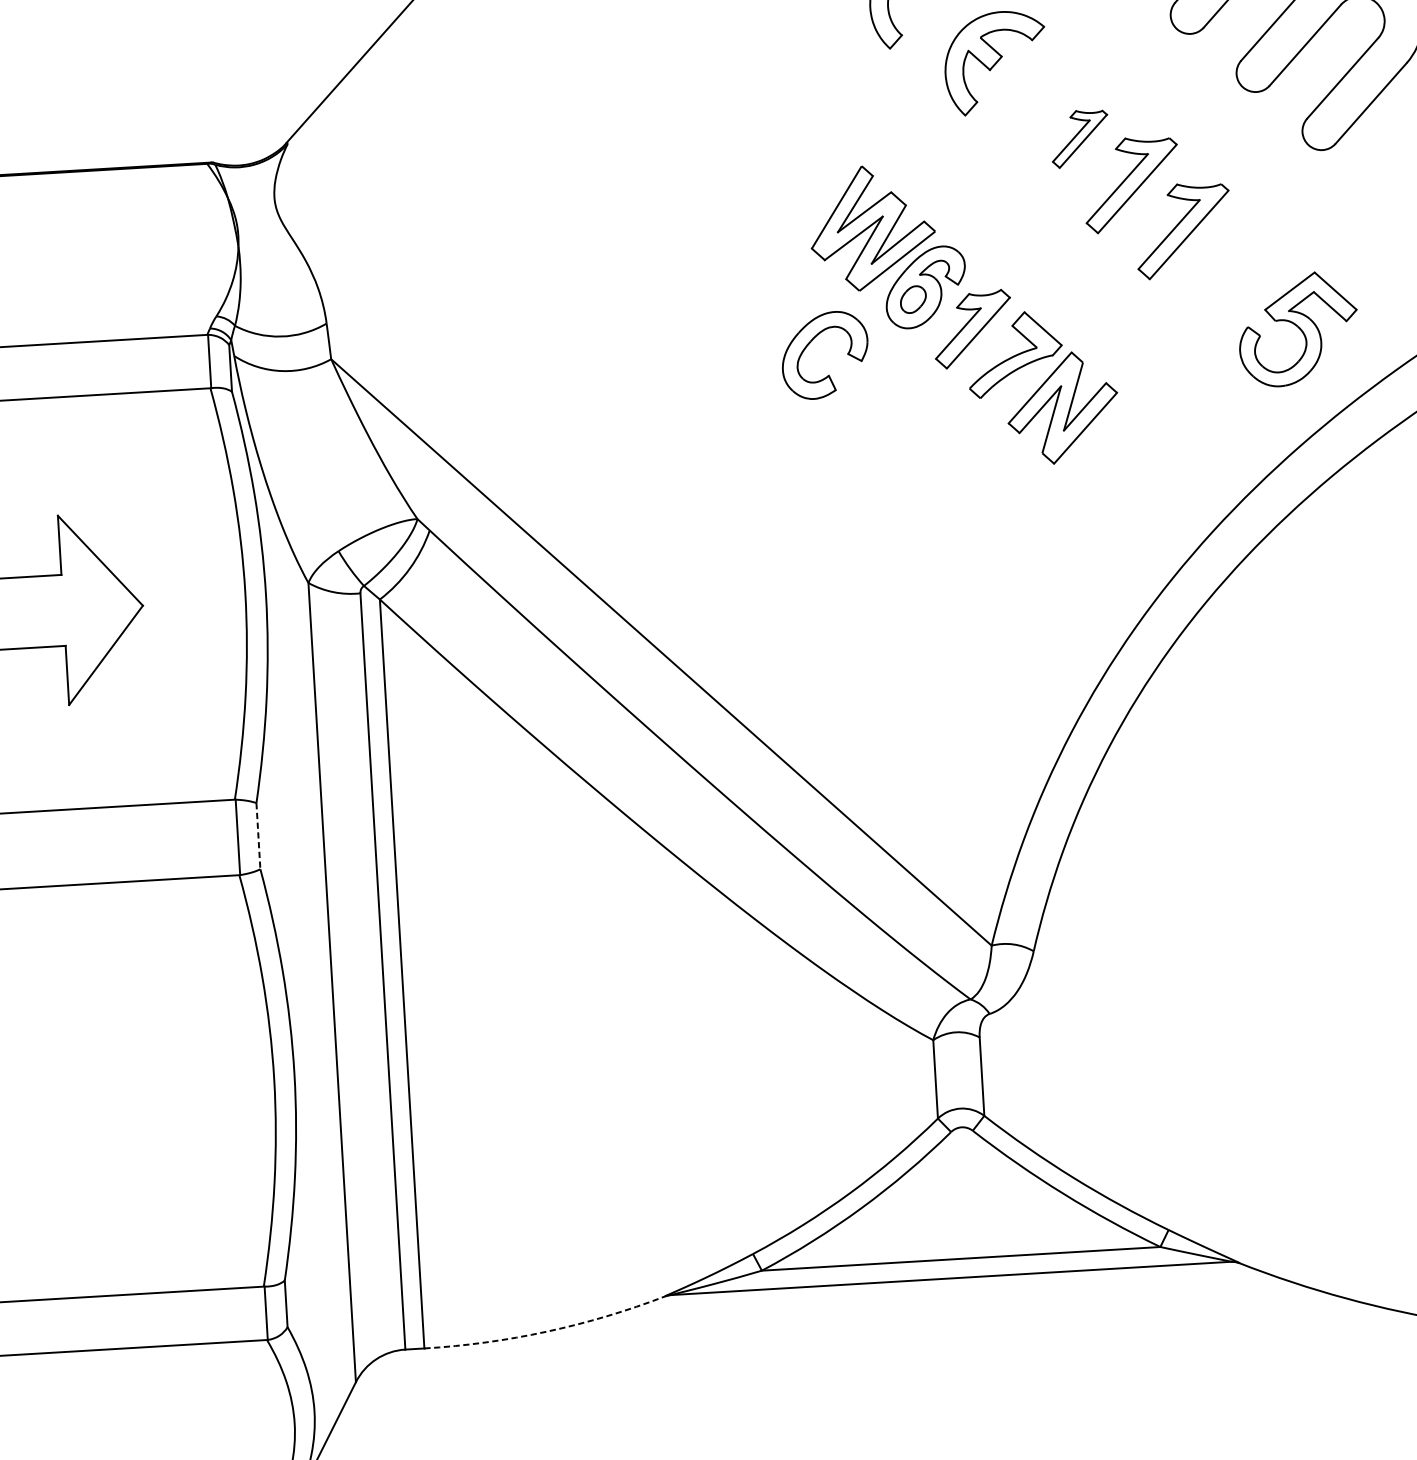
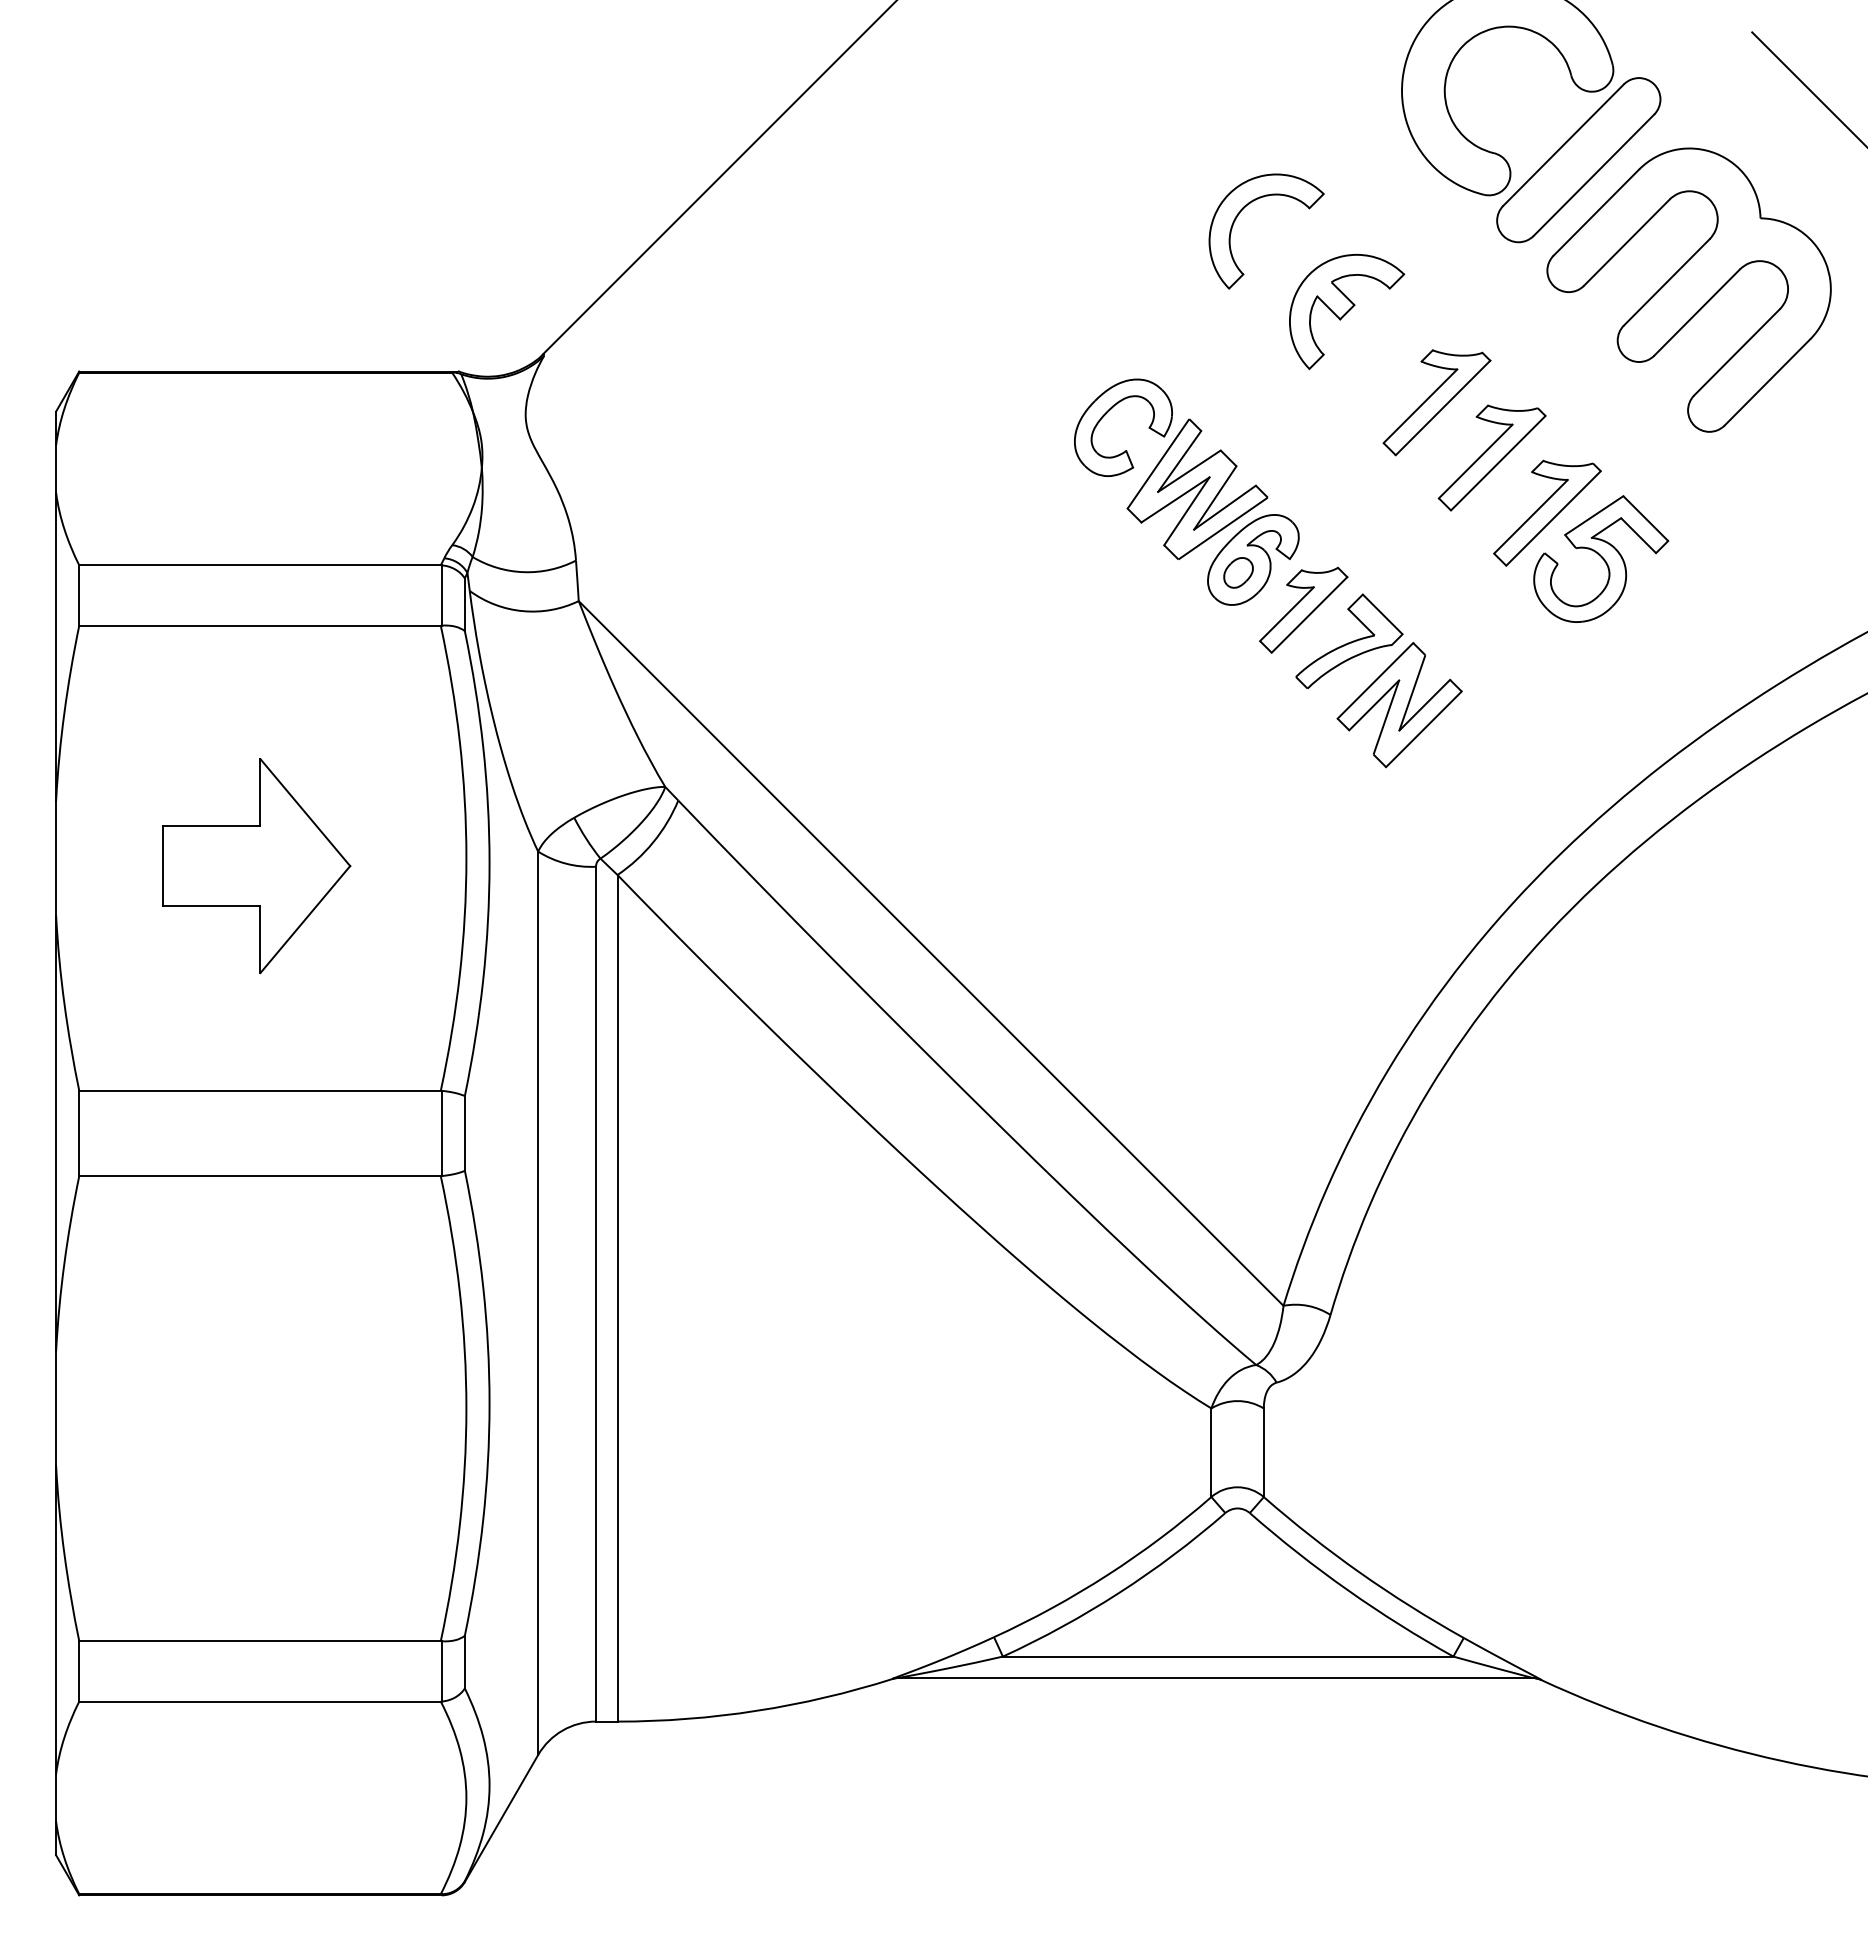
part: (1079, 138) -> (1436, 402), size x1.67
part: (1298, 328) -> (1601, 558), moved
part: (811, 342) -> (1108, 412), moved
line: (258, 836) -> (464, 1133), dashed -> solid
arc: (546, 1331) -> (756, 1710), dashed -> solid

